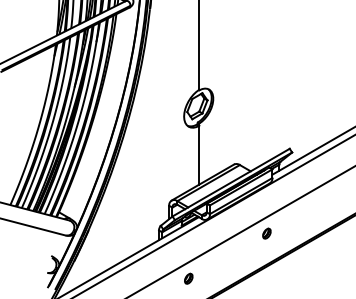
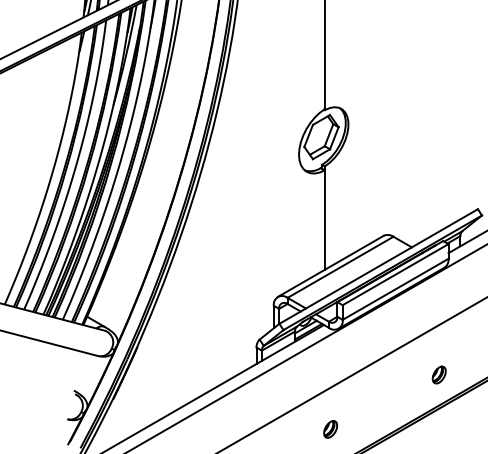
part: (266, 233) -> (438, 374), moved
part: (188, 278) -> (330, 428), moved

